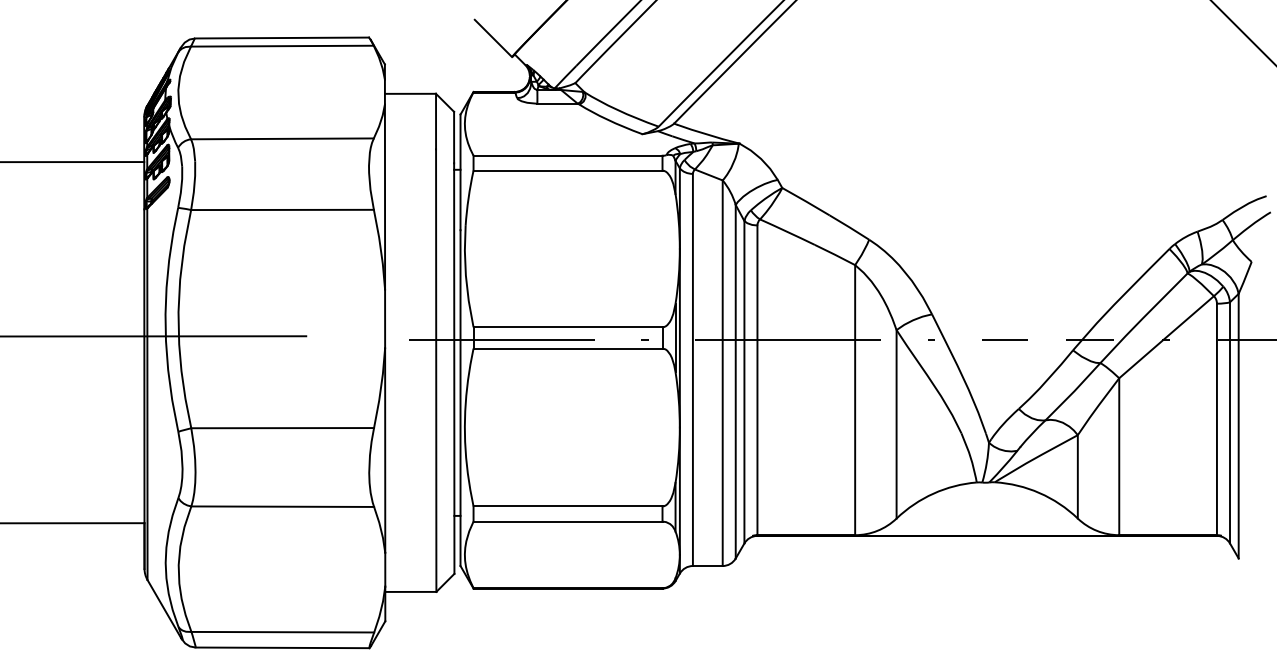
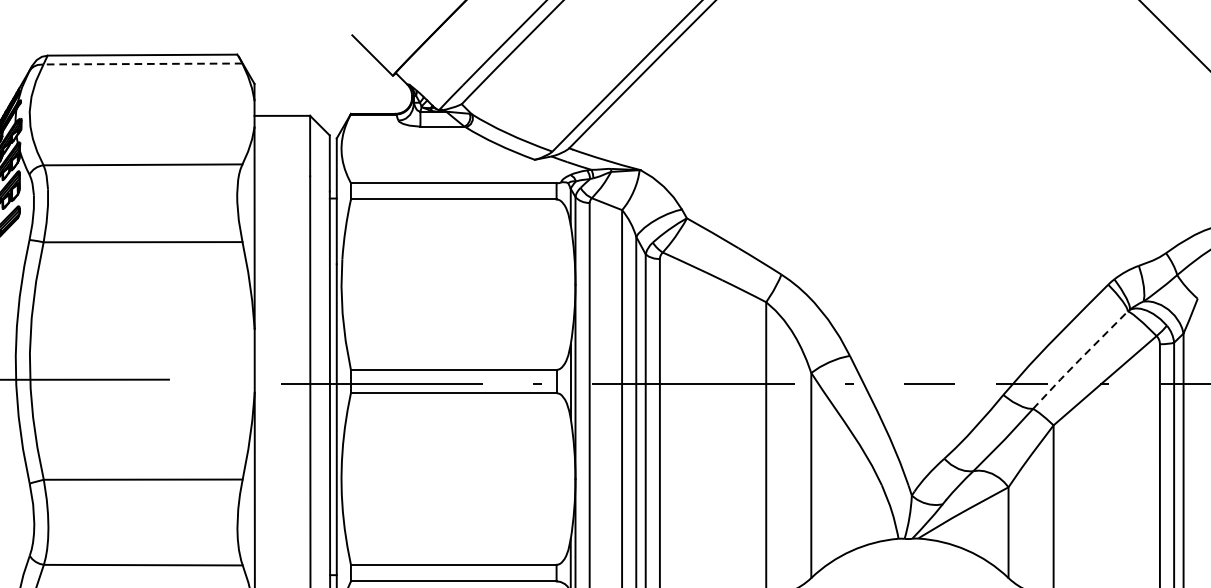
line: (281, 46) -> (141, 64), solid -> dashed
line: (1143, 318) -> (1079, 360), solid -> dashed

